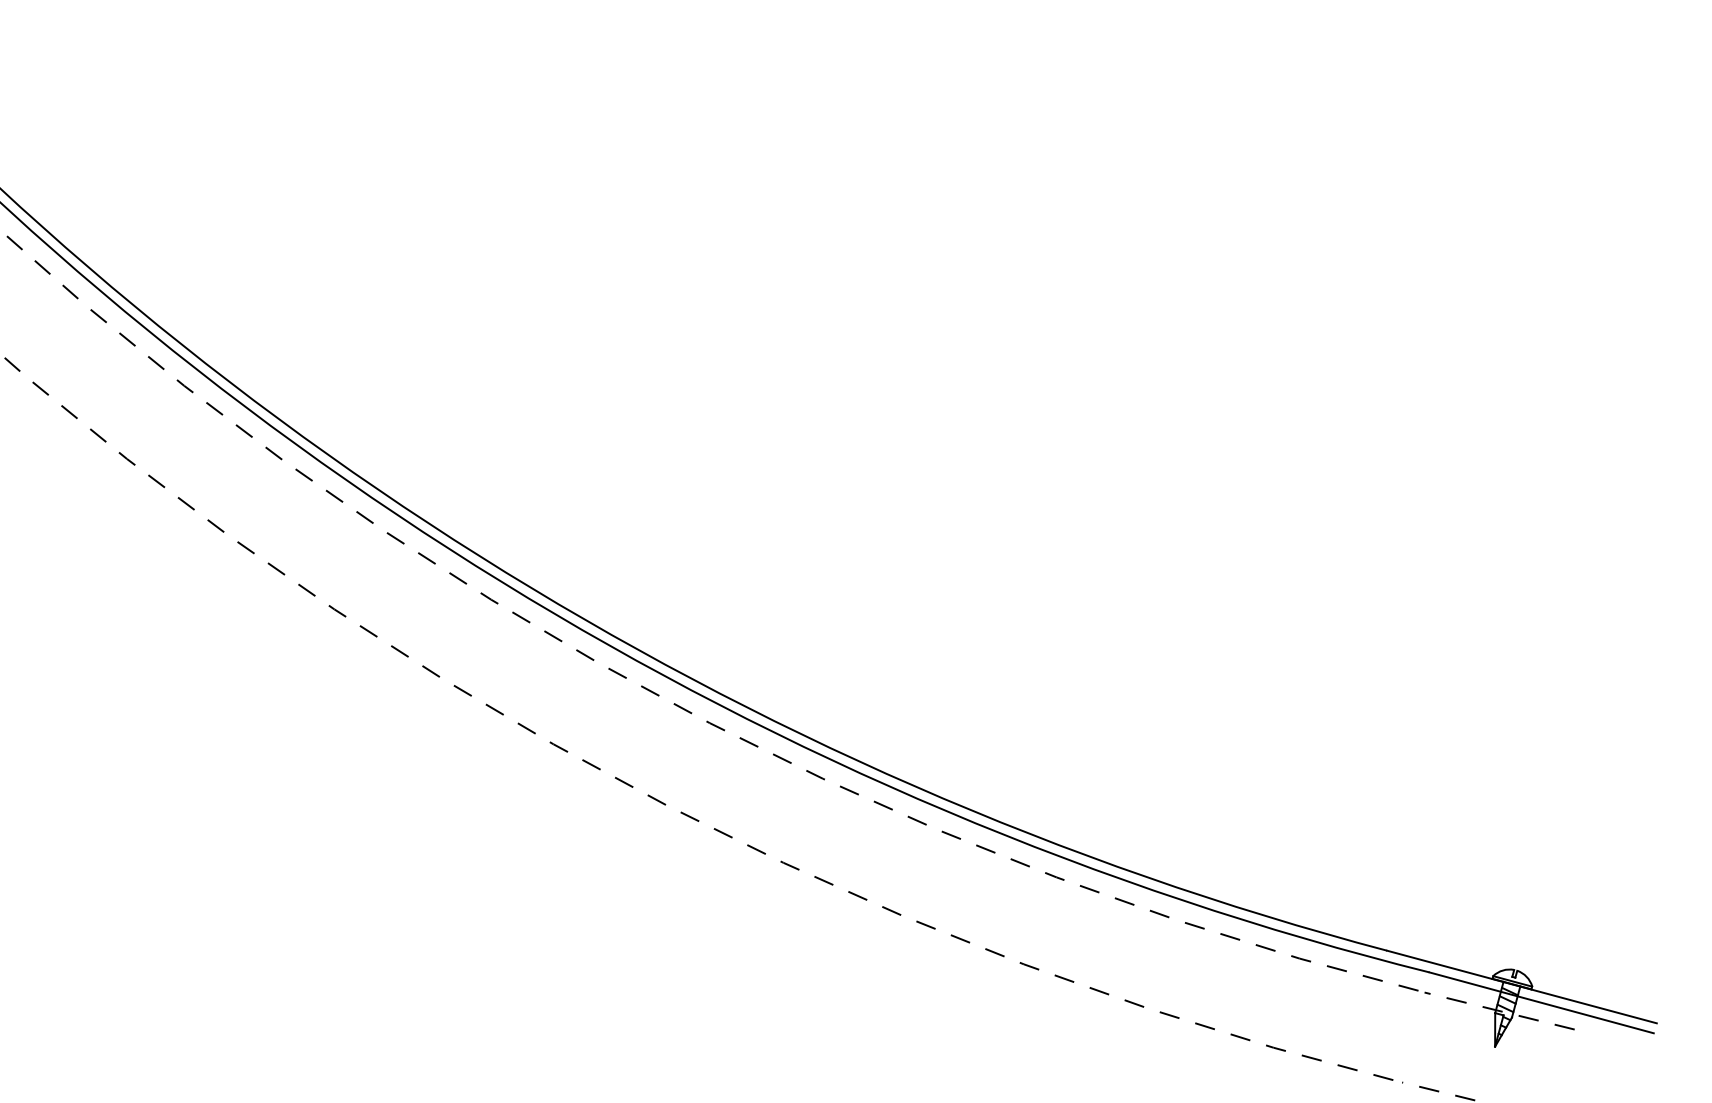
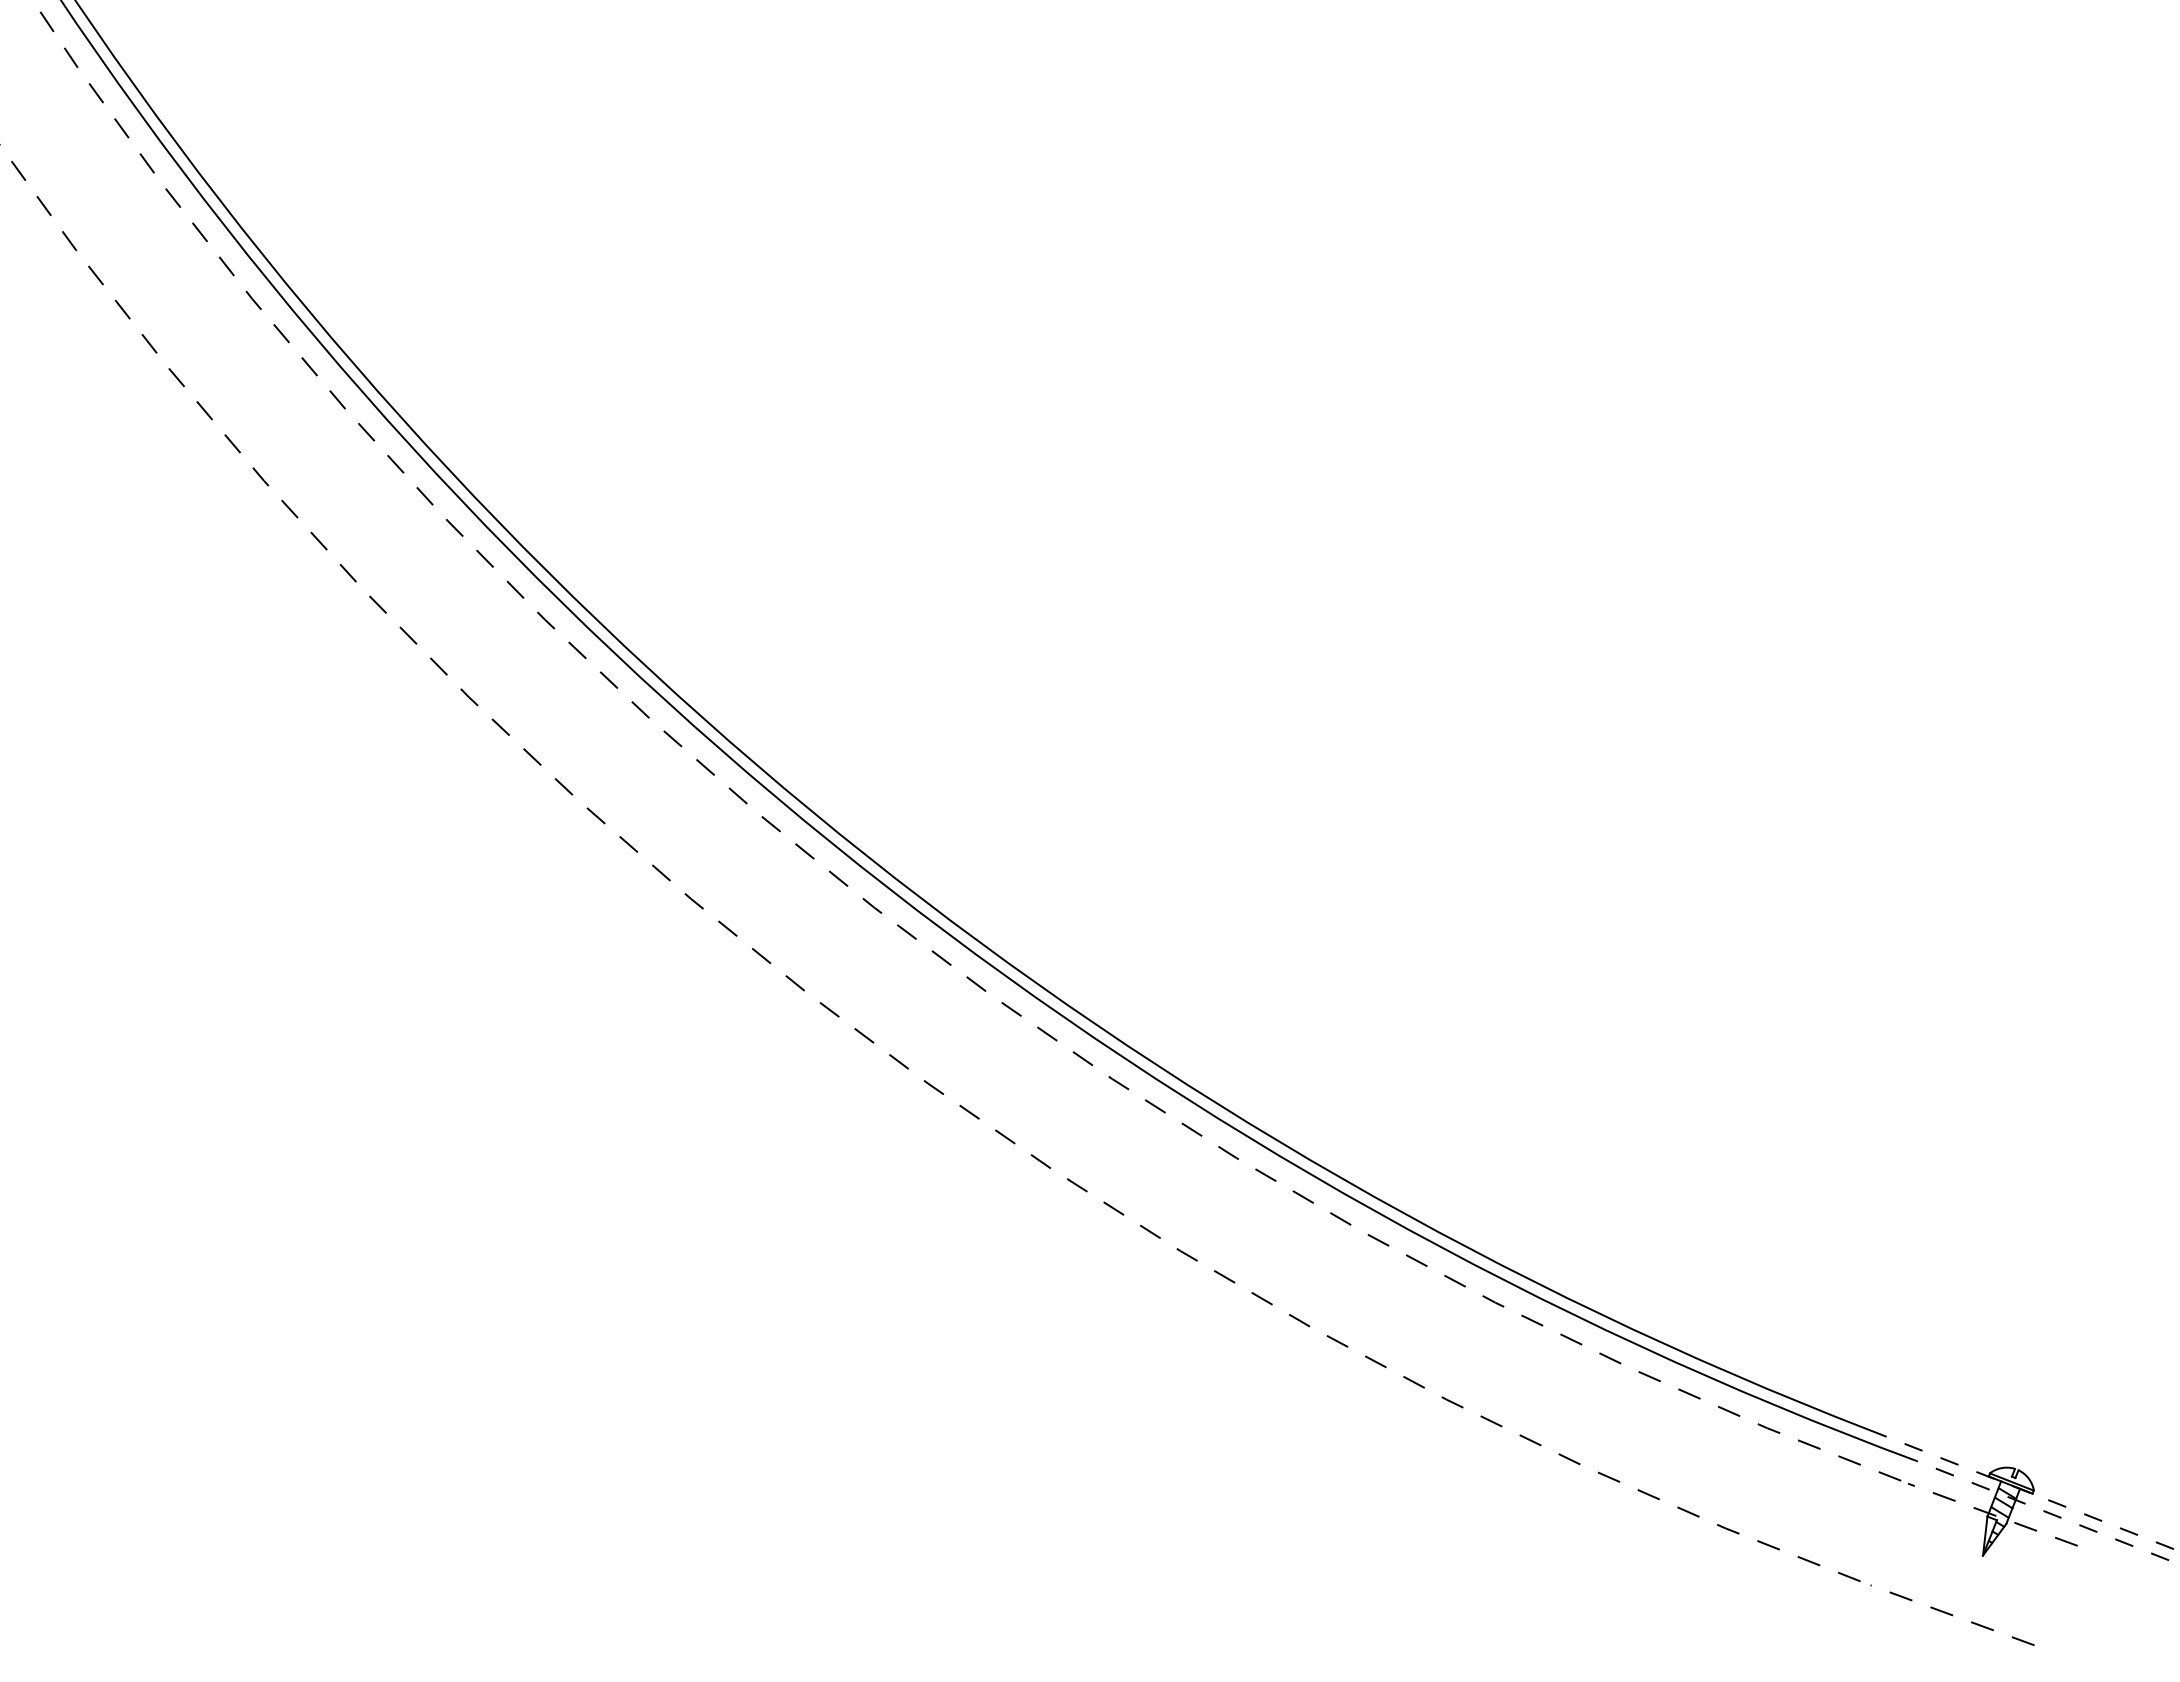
line: (1521, 986) -> (2021, 1489), solid -> dashed
line: (1541, 1002) -> (2042, 1510), solid -> dashed

